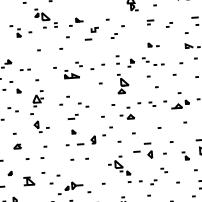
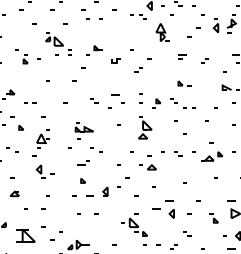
line: (88, 38) -> (115, 94), moved
part: (71, 74) -> (83, 127), moved
part: (28, 181) -> (25, 236), size x1.4

